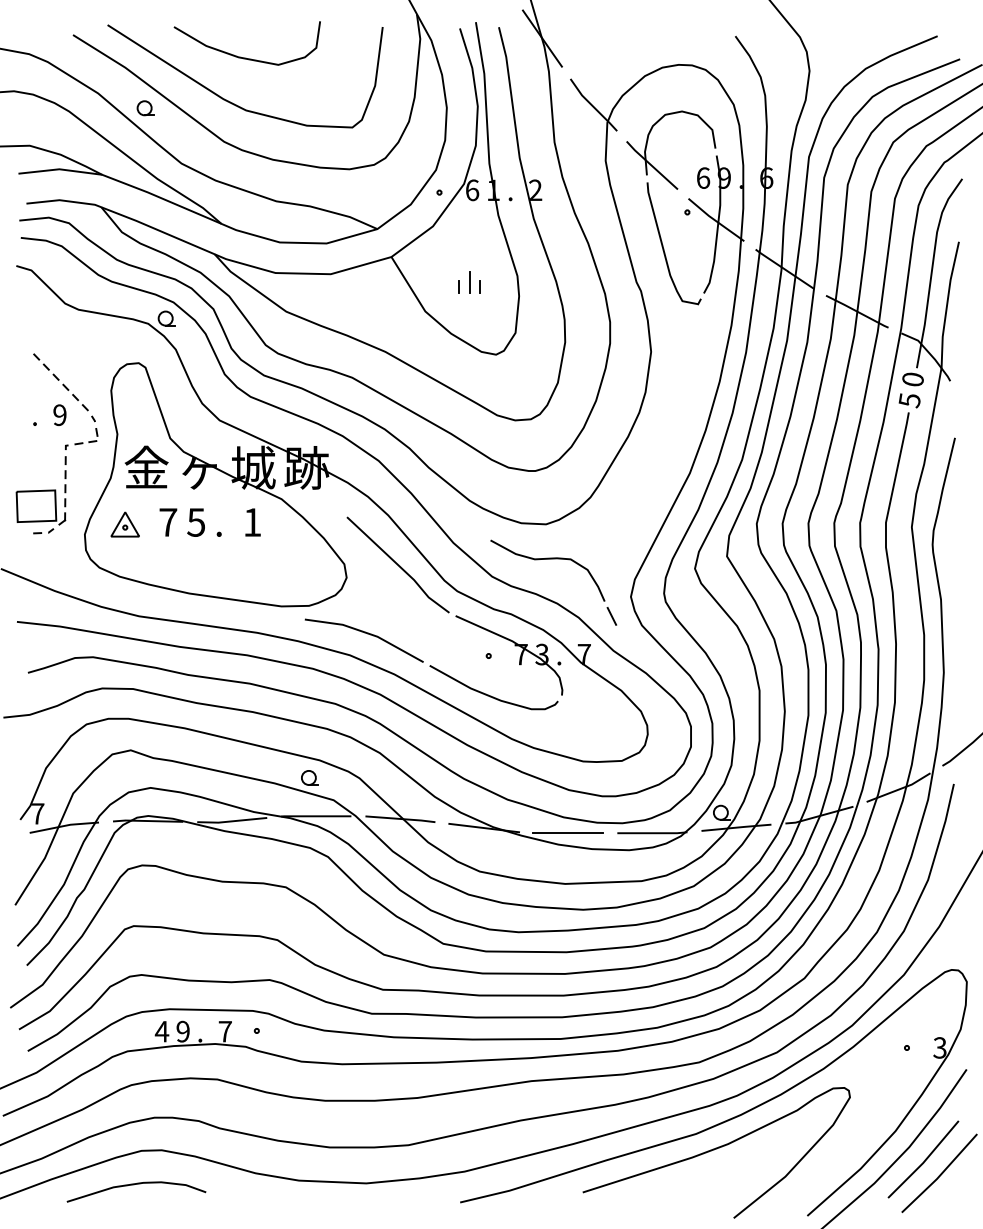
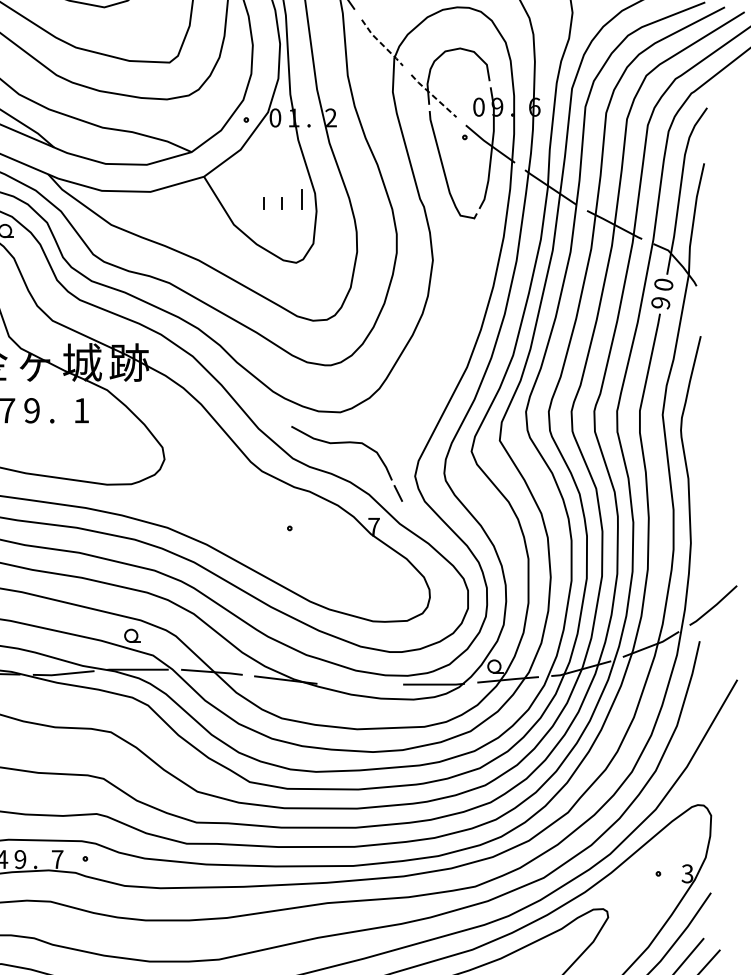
line: (592, 106) -> (381, 44), solid -> dashed
line: (651, 165) -> (433, 96), solid -> dashed
text: (703, 177) -> (479, 106), 6 -> 0
text: (472, 190) -> (275, 118), 6 -> 0
line: (469, 282) -> (301, 199), moved
text: (909, 400) -> (660, 303), 5 -> 9
text: (195, 522) -> (31, 410), 5 -> 9
part: (437, 605) -> (244, 483), removed
line: (568, 833) -> (360, 684), removed

